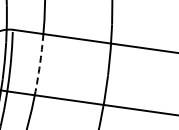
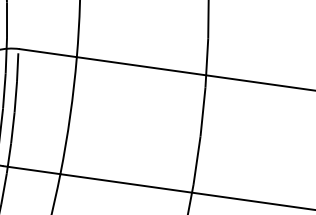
arc: (39, 64) -> (69, 115), dashed -> solid

